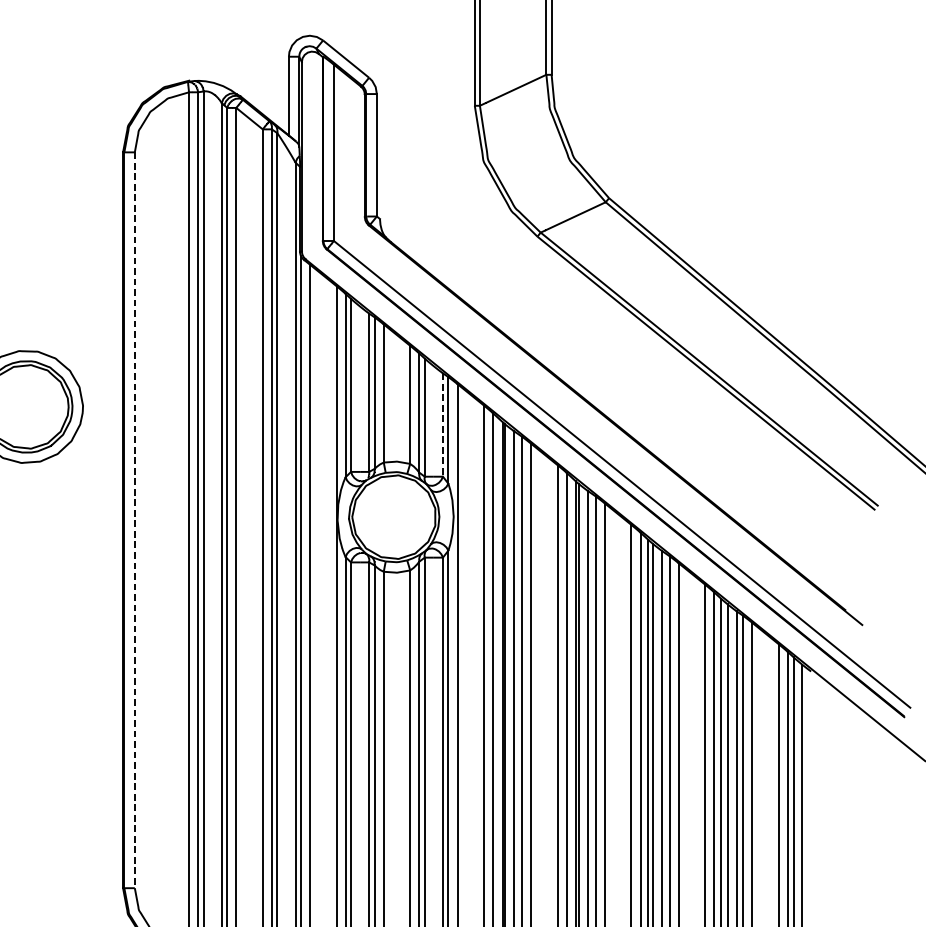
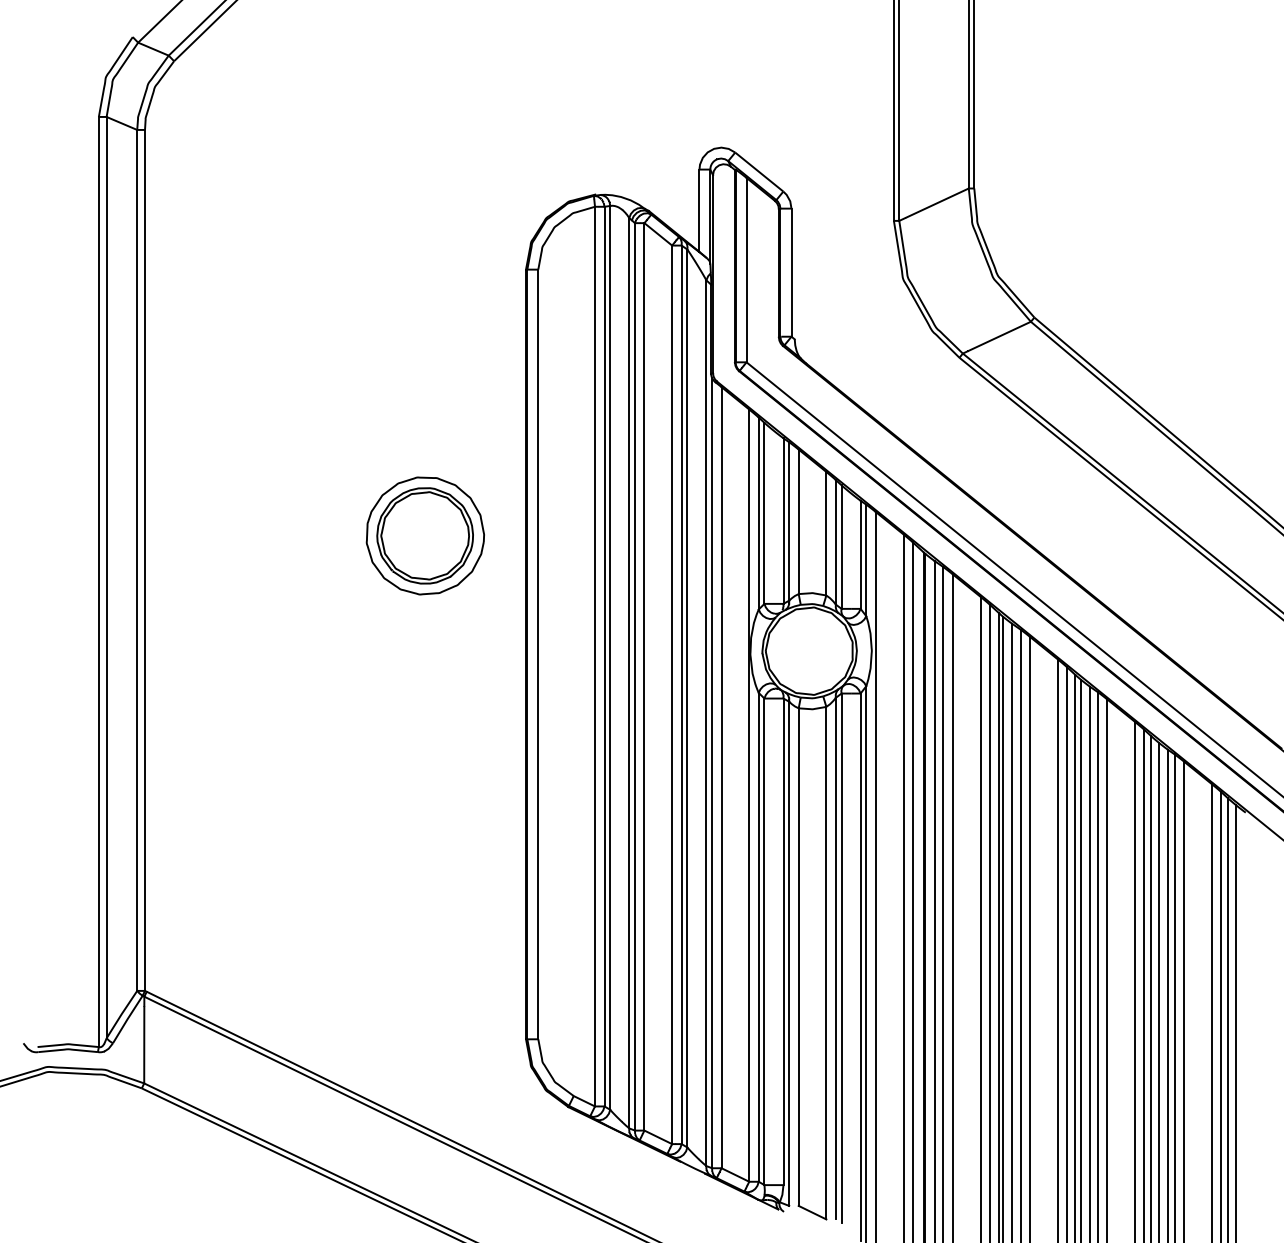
line: (442, 425) -> (860, 555), dashed -> solid
line: (135, 520) -> (538, 654), dashed -> solid

